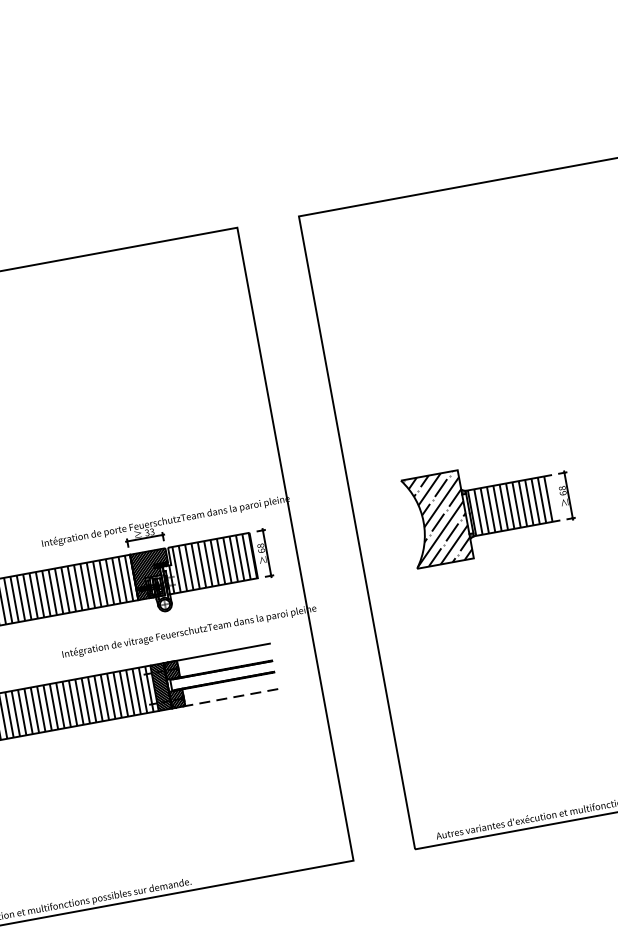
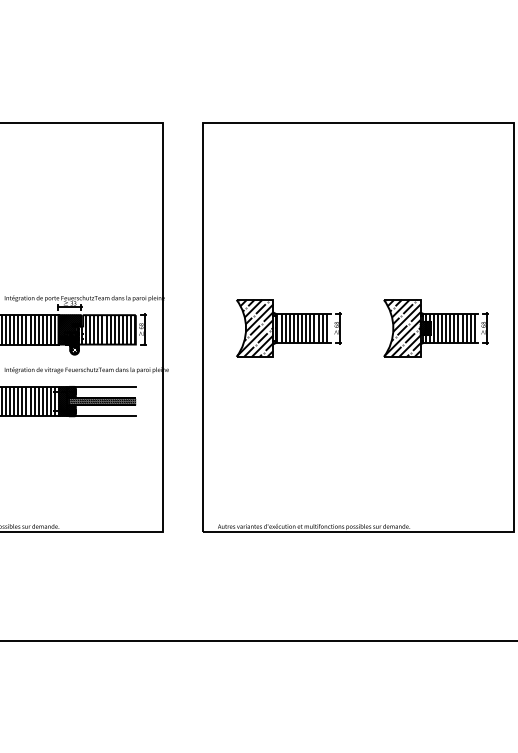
hatch: (222, 675) -> (102, 401), added
line: (225, 699) -> (101, 416), dashed -> solid

